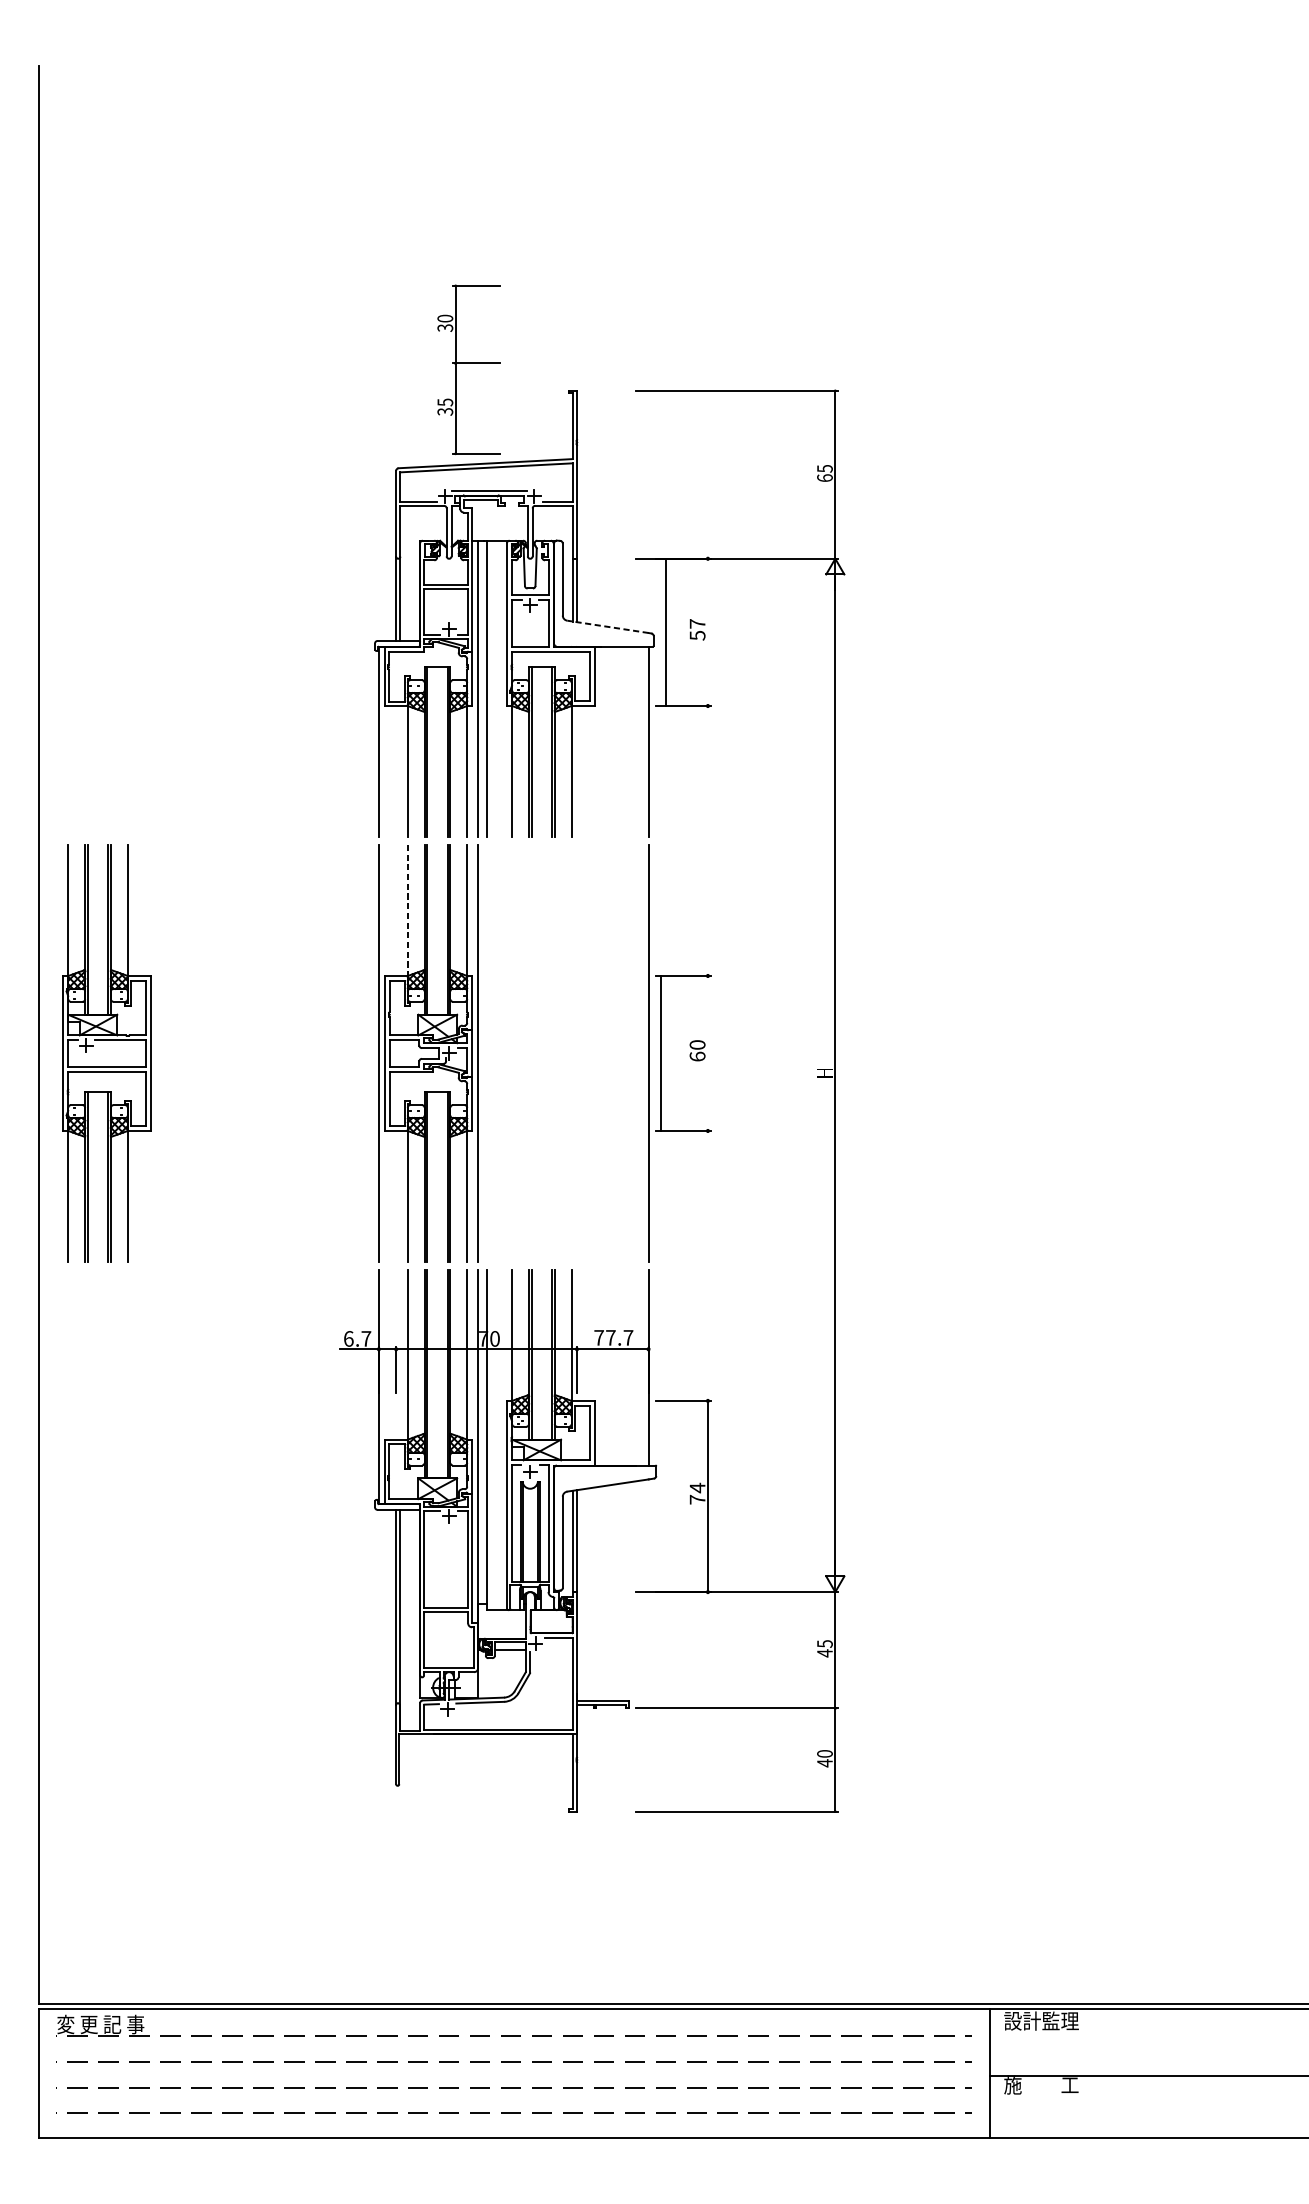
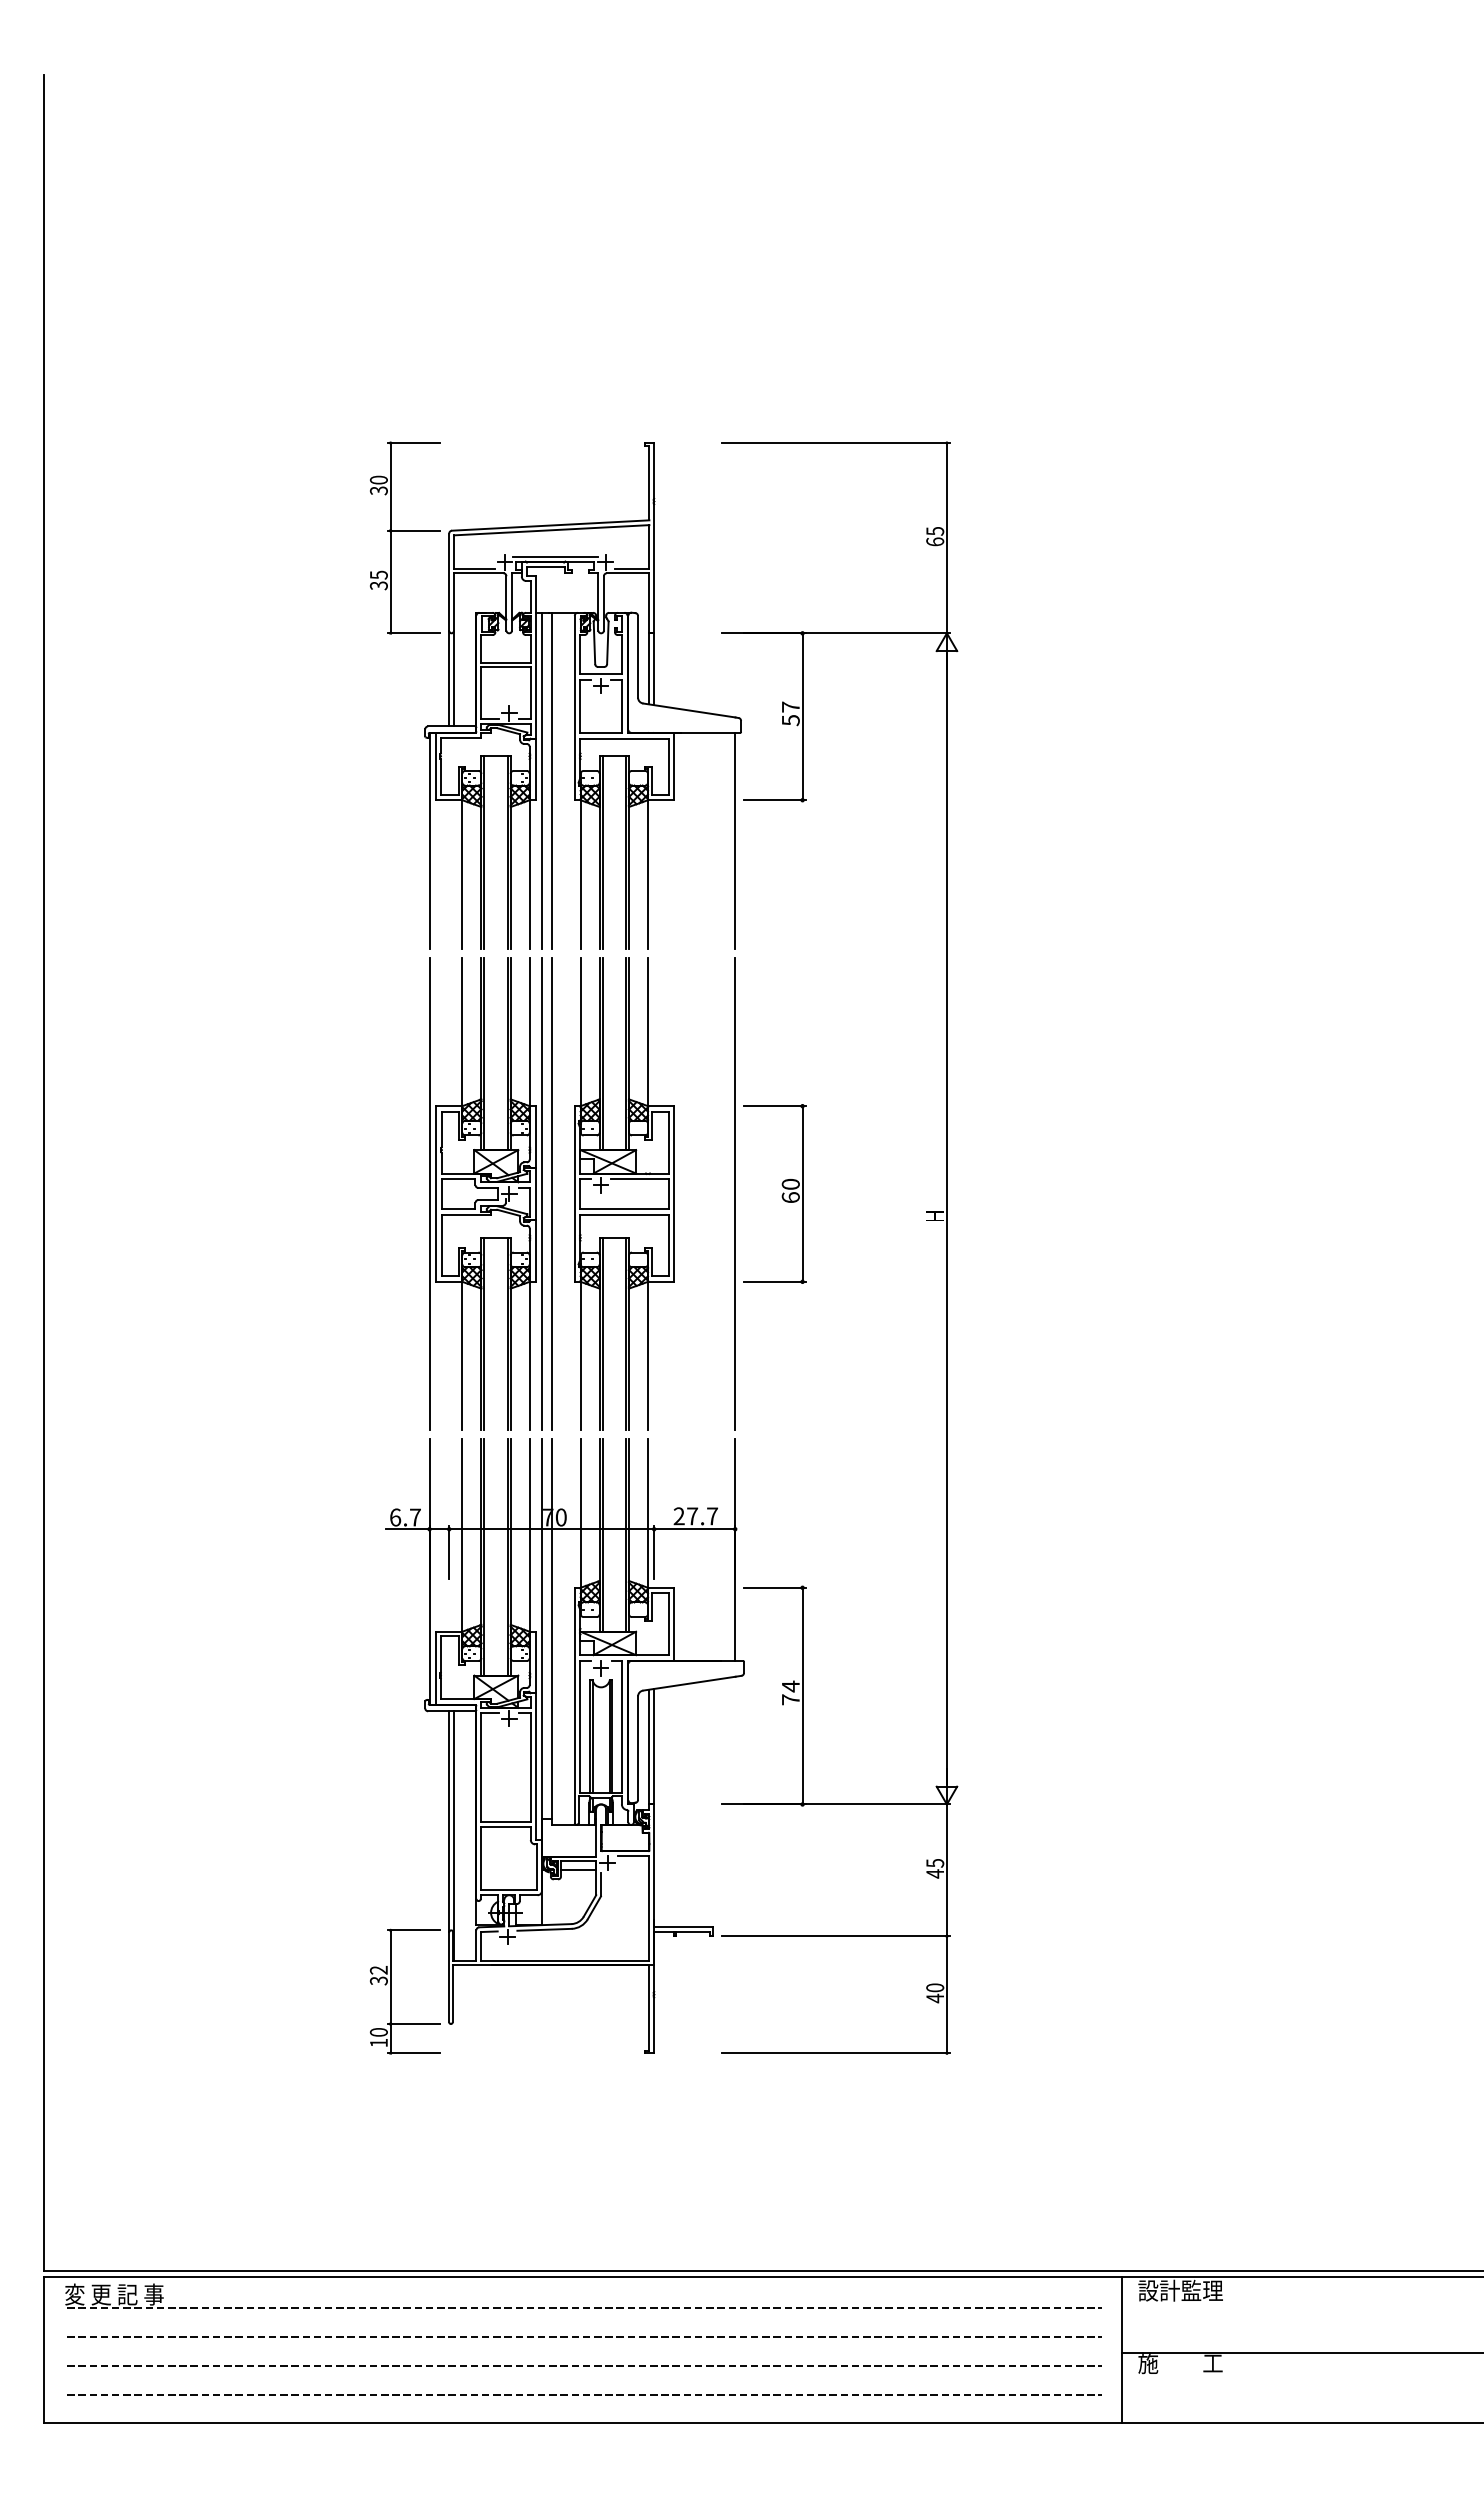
part: (468, 369) -> (405, 537), moved
line: (608, 626) -> (689, 710), dashed -> solid
line: (665, 632) -> (802, 716), moved
line: (407, 910) -> (462, 1032), dashed -> solid
part: (107, 1053) -> (624, 1193), moved
line: (486, 1053) -> (551, 1193), added
line: (661, 1053) -> (802, 1193), moved
text: (598, 1338) -> (678, 1516), 77.7 -> 27.7
part: (345, 1757) -> (391, 1991), added

